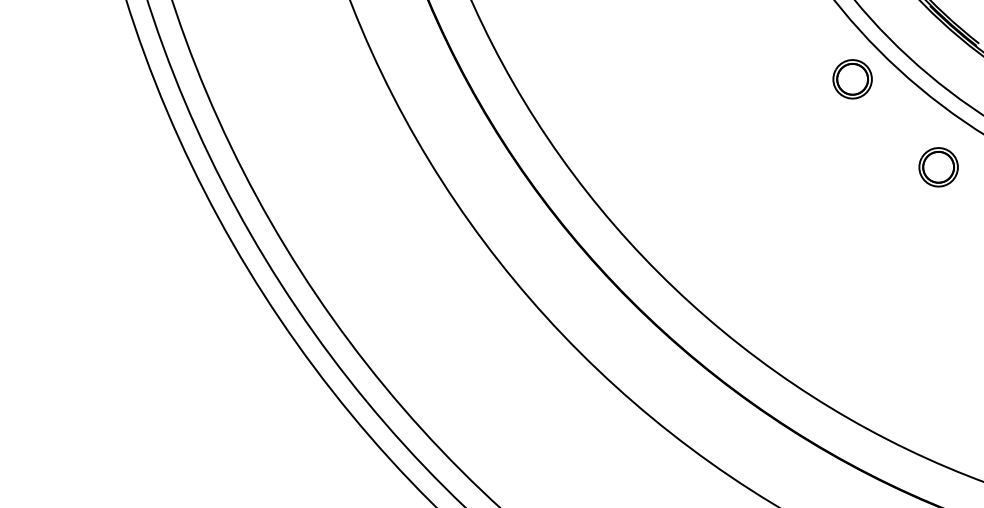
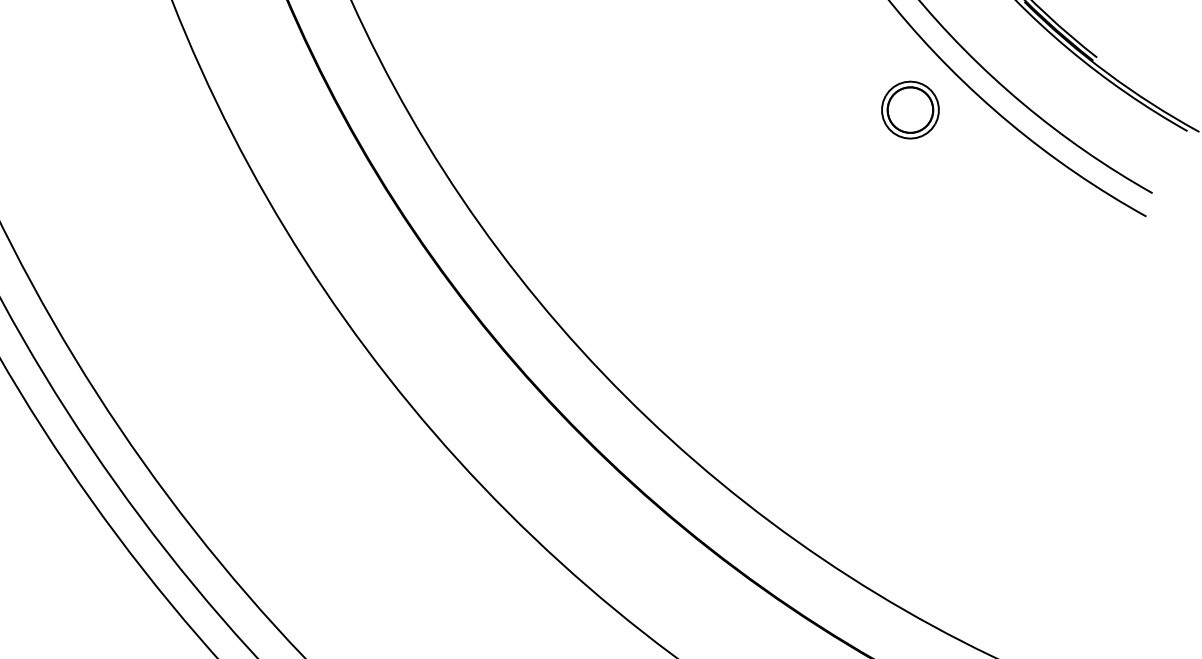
part: (938, 167) -> (1037, 240), removed

